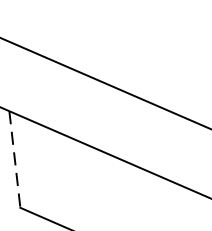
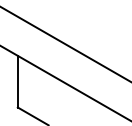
line: (14, 159) -> (17, 81), dashed -> solid

